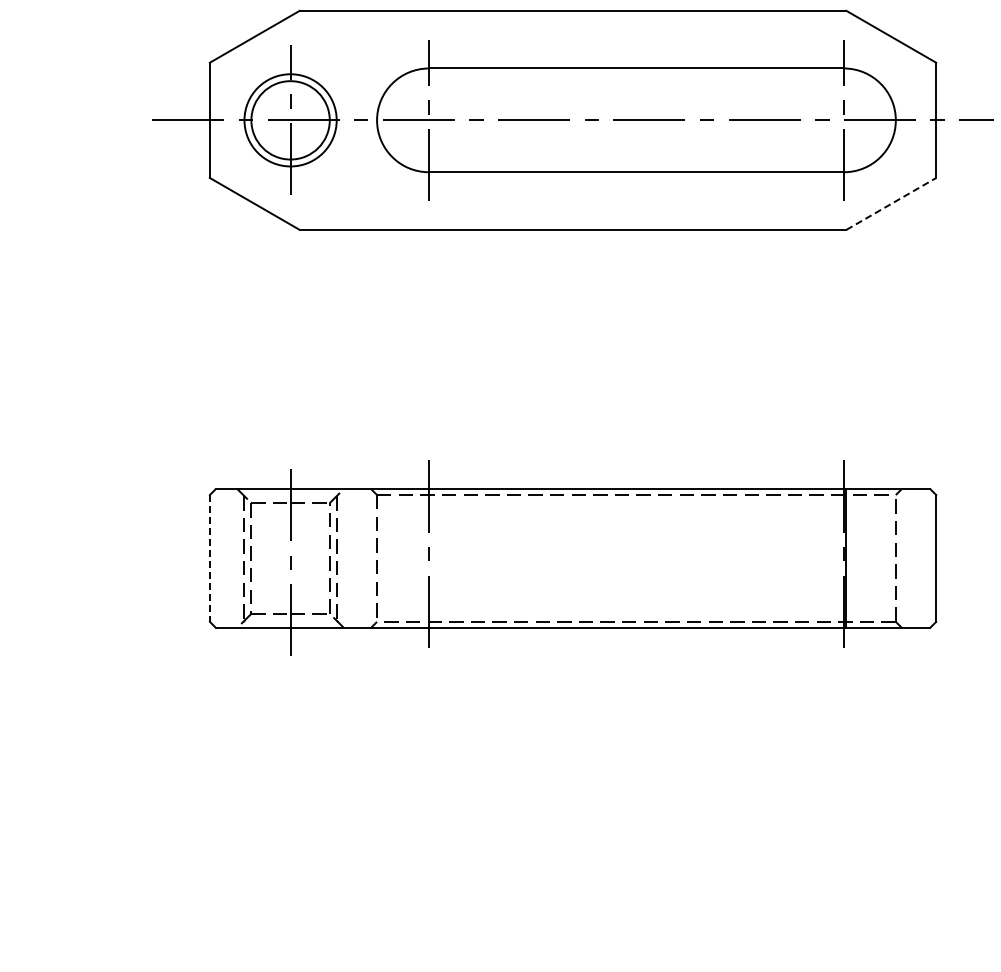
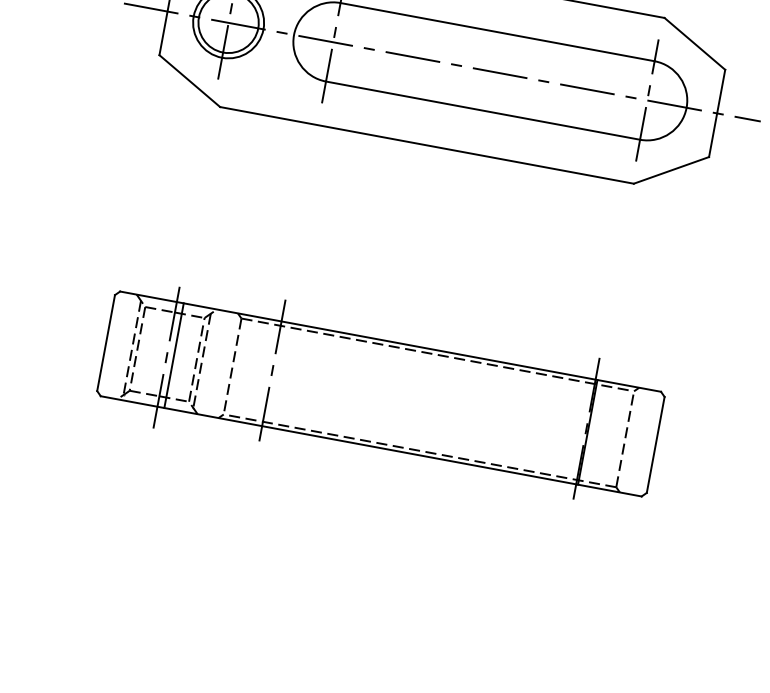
line: (891, 203) -> (671, 170), dashed -> solid
line: (209, 558) -> (105, 343), dashed -> solid
line: (299, 558) -> (173, 355), added

